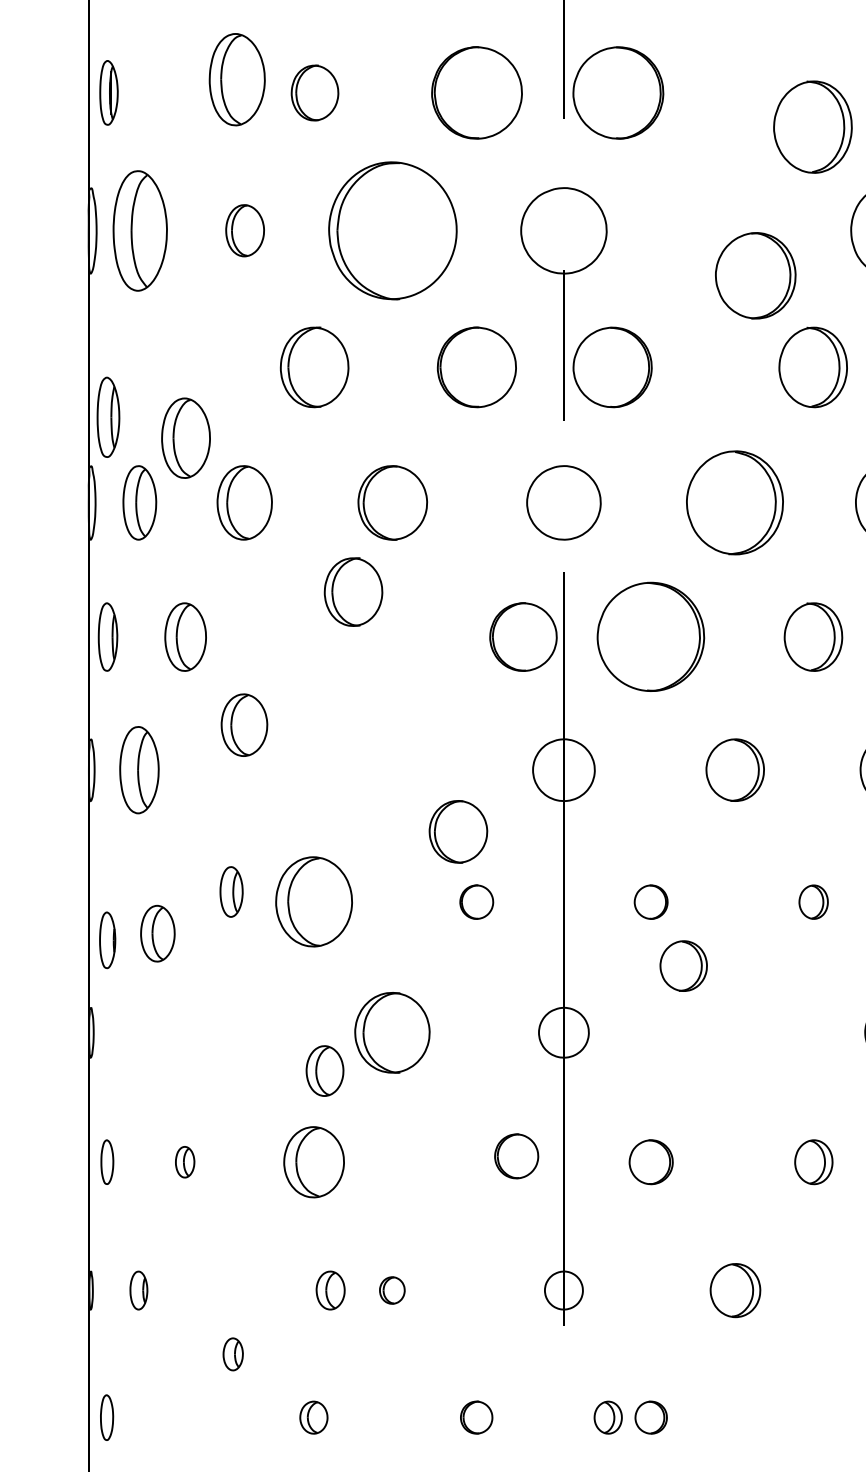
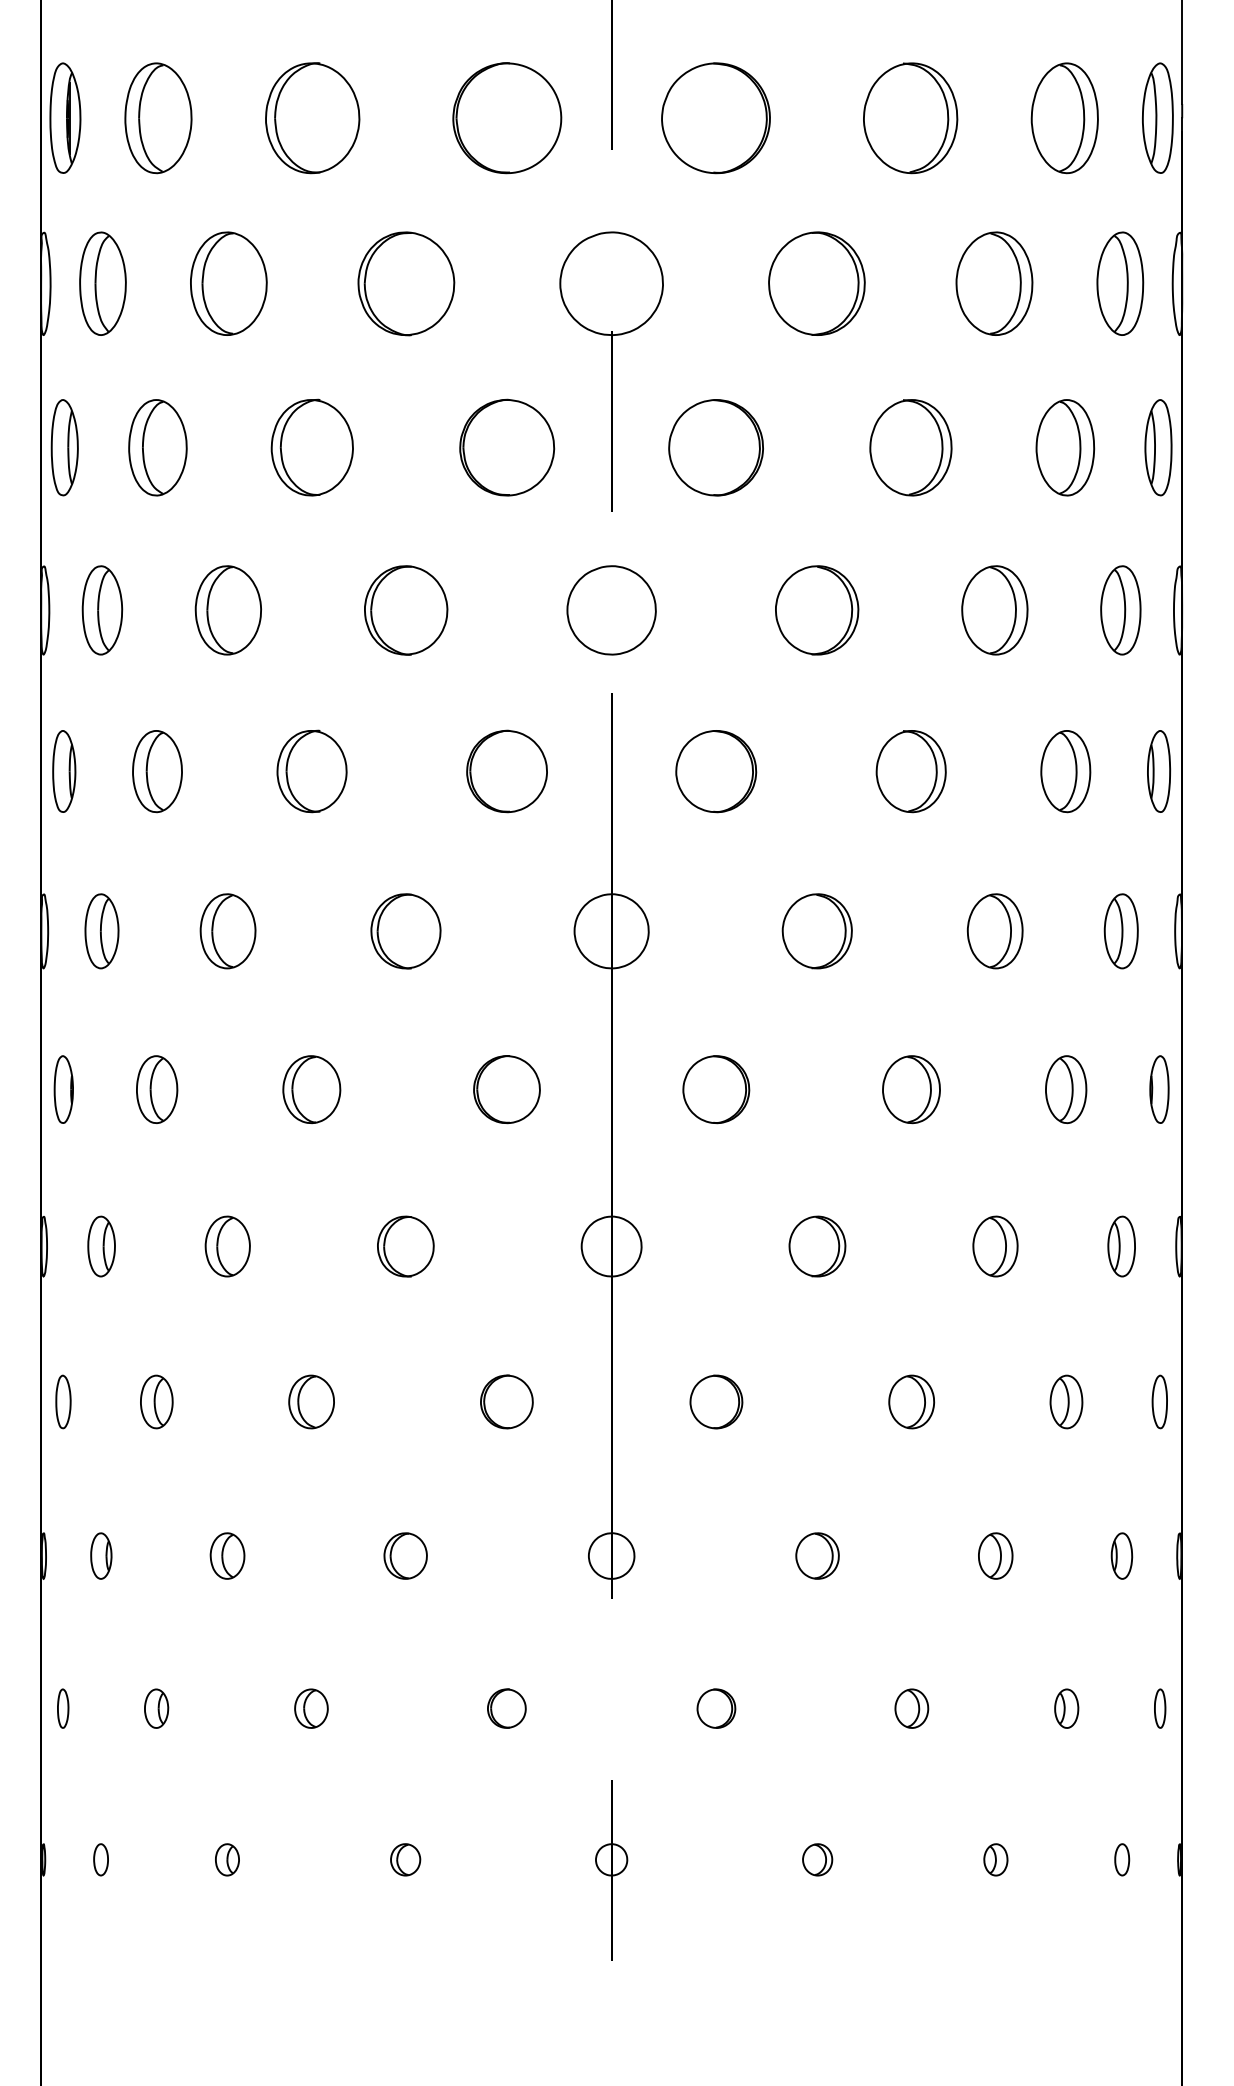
part: (237, 79) -> (158, 118), moved
part: (109, 92) -> (65, 117), size x1.43
part: (314, 93) -> (312, 118), size x1.67
part: (617, 93) -> (715, 118), moved
part: (812, 127) -> (910, 118), moved
part: (139, 230) -> (102, 283), size x0.71
part: (244, 230) -> (228, 283), size x1.67
part: (393, 230) -> (406, 283), size x0.62
part: (755, 275) -> (816, 283), moved
part: (612, 367) -> (715, 447), moved
part: (108, 417) -> (64, 447), moved
part: (185, 438) -> (157, 447), moved
part: (735, 502) -> (817, 610), size x0.71
part: (353, 592) -> (311, 771), moved
part: (523, 637) -> (506, 771), moved
part: (651, 637) -> (716, 771), size x0.62
part: (243, 725) -> (227, 931), moved
part: (139, 770) -> (101, 931), size x0.71
part: (458, 831) -> (405, 931), moved
part: (231, 891) -> (101, 1246), moved
part: (313, 901) -> (311, 1089), size x0.62
part: (476, 901) -> (506, 1089), size x1.67
part: (651, 901) -> (716, 1089), size x1.67
part: (813, 901) -> (911, 1089), size x1.67
part: (158, 933) -> (157, 1089), moved
part: (107, 940) -> (63, 1089), moved
part: (683, 966) -> (817, 1246), moved
part: (392, 1032) -> (405, 1246), size x0.62
part: (324, 1071) -> (227, 1246), moved
part: (516, 1155) -> (506, 1401), moved
part: (184, 1161) -> (156, 1401), size x1.43
part: (313, 1161) -> (311, 1401), size x0.62
part: (330, 1290) -> (227, 1555), moved
part: (392, 1290) -> (405, 1555), size x1.43
part: (735, 1290) -> (817, 1555), size x0.71
part: (233, 1354) -> (156, 1708), moved
part: (107, 1417) -> (63, 1708), size x0.71
part: (607, 1417) -> (911, 1708), moved

